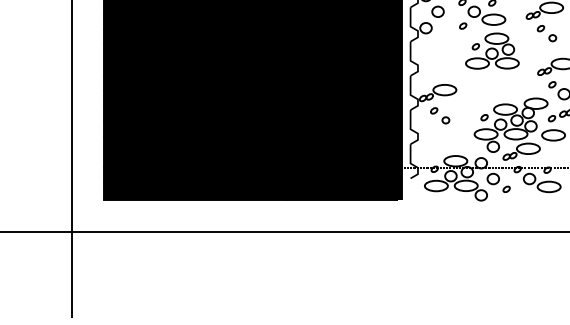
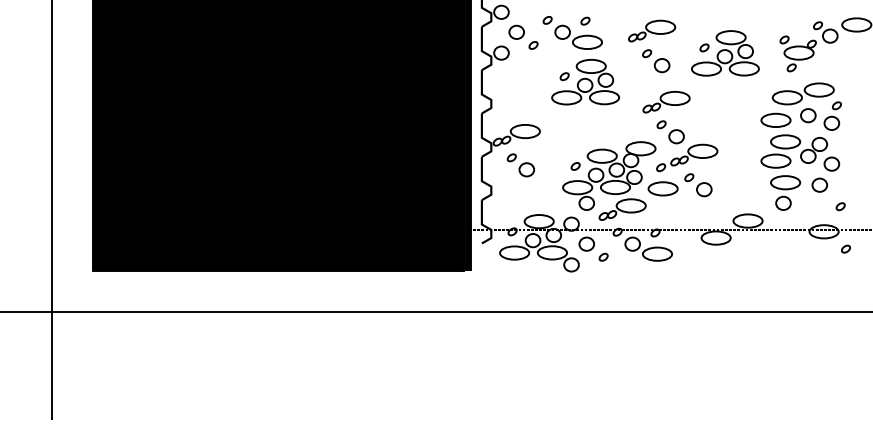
part: (463, 26) -> (533, 45), moved
part: (552, 37) -> (661, 65), size x1.67
part: (445, 120) -> (526, 169), size x1.67

